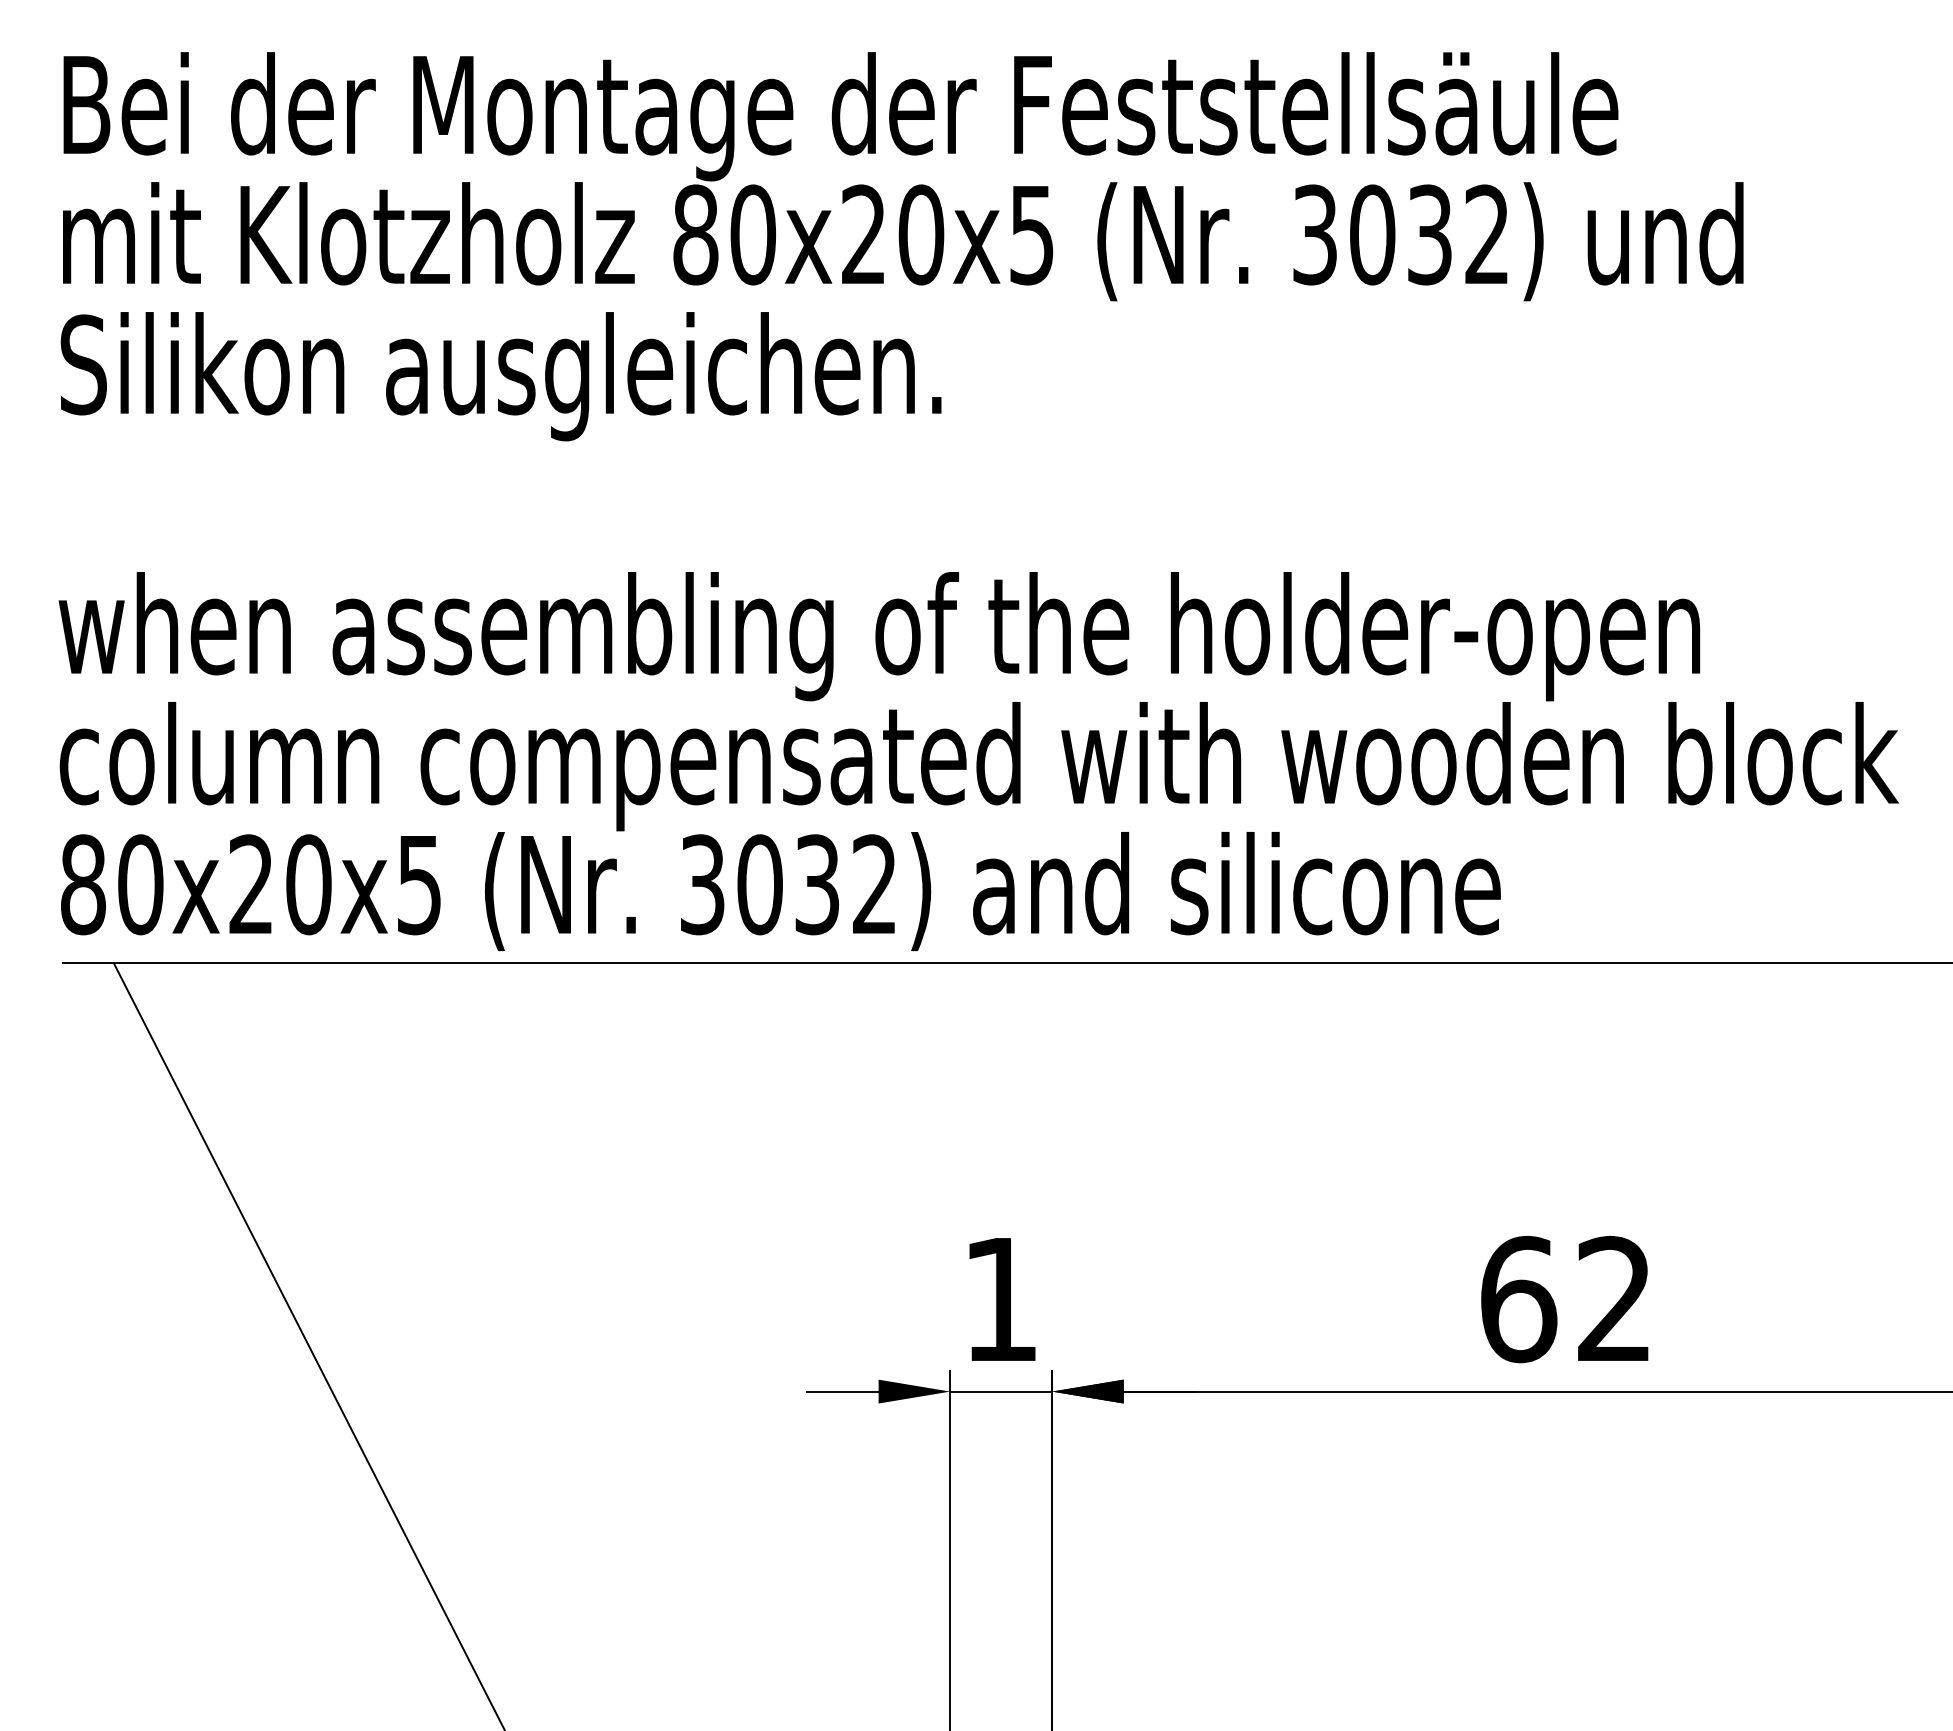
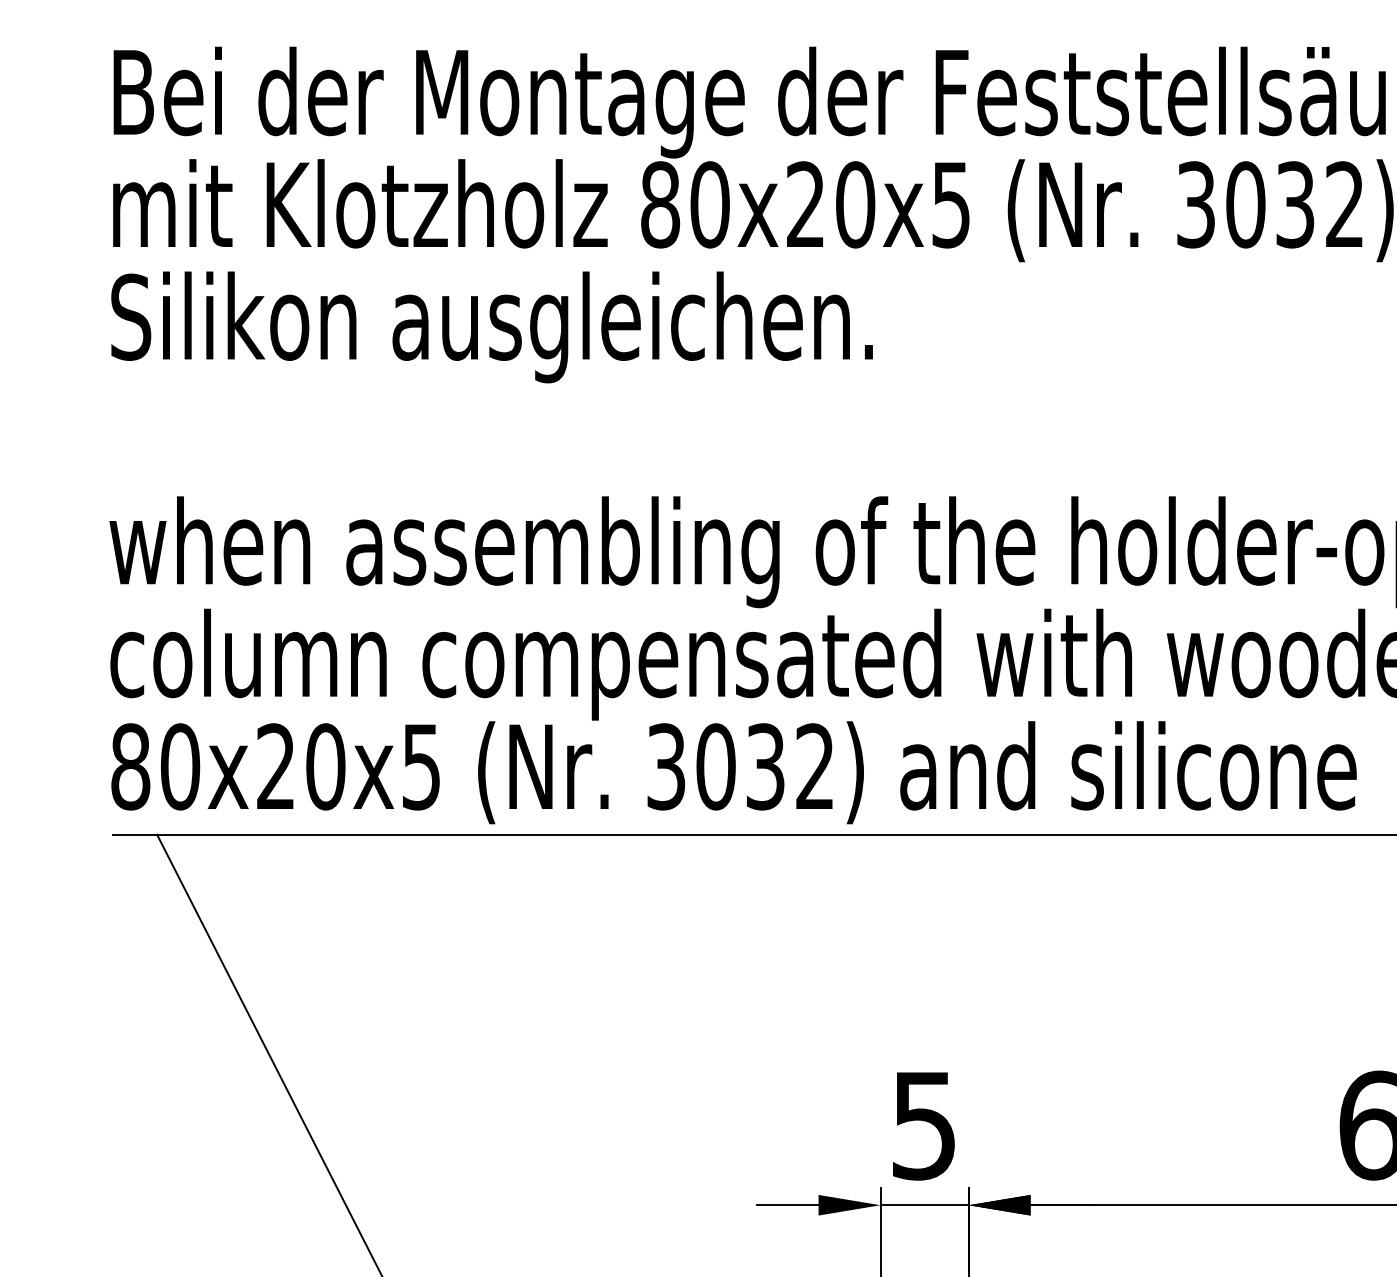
text: (1000, 1300) -> (923, 1126), 1 -> 5

